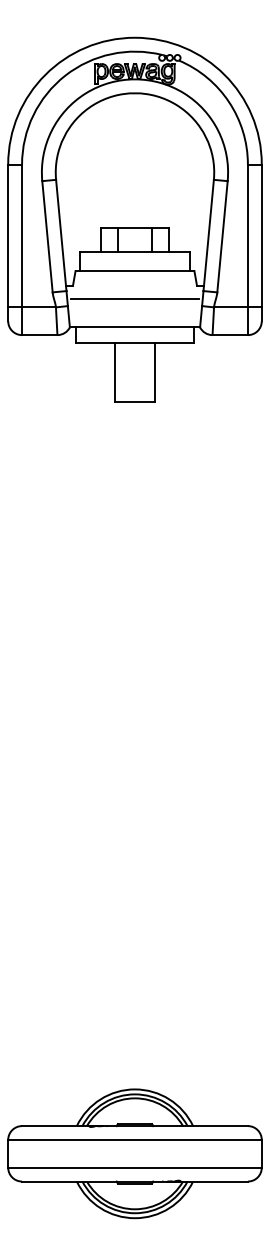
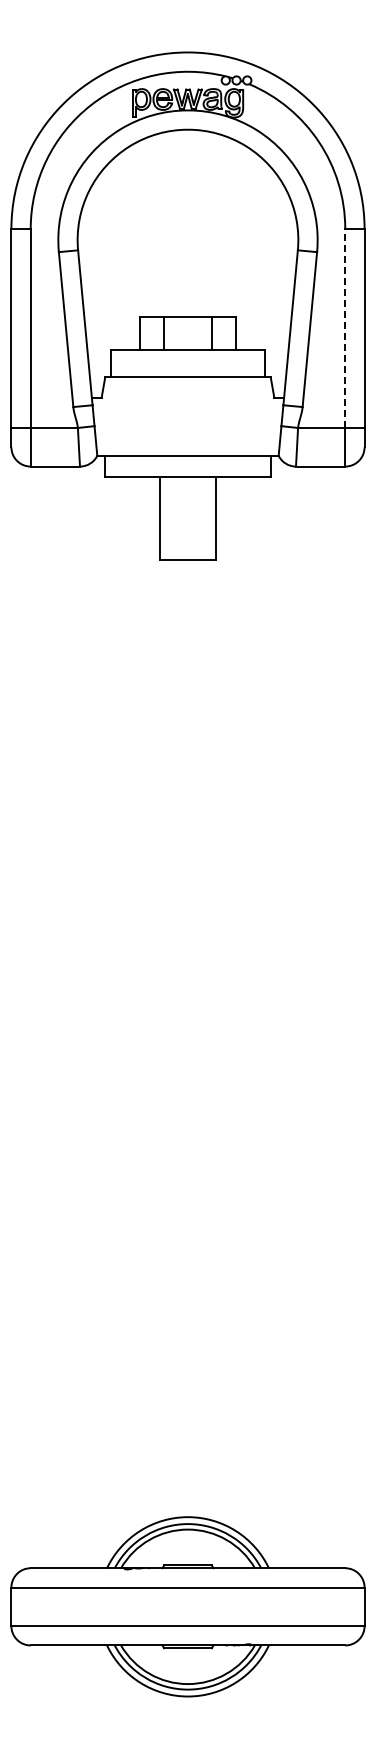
line: (248, 235) -> (345, 328), solid -> dashed
line: (134, 299) -> (187, 416), removed

